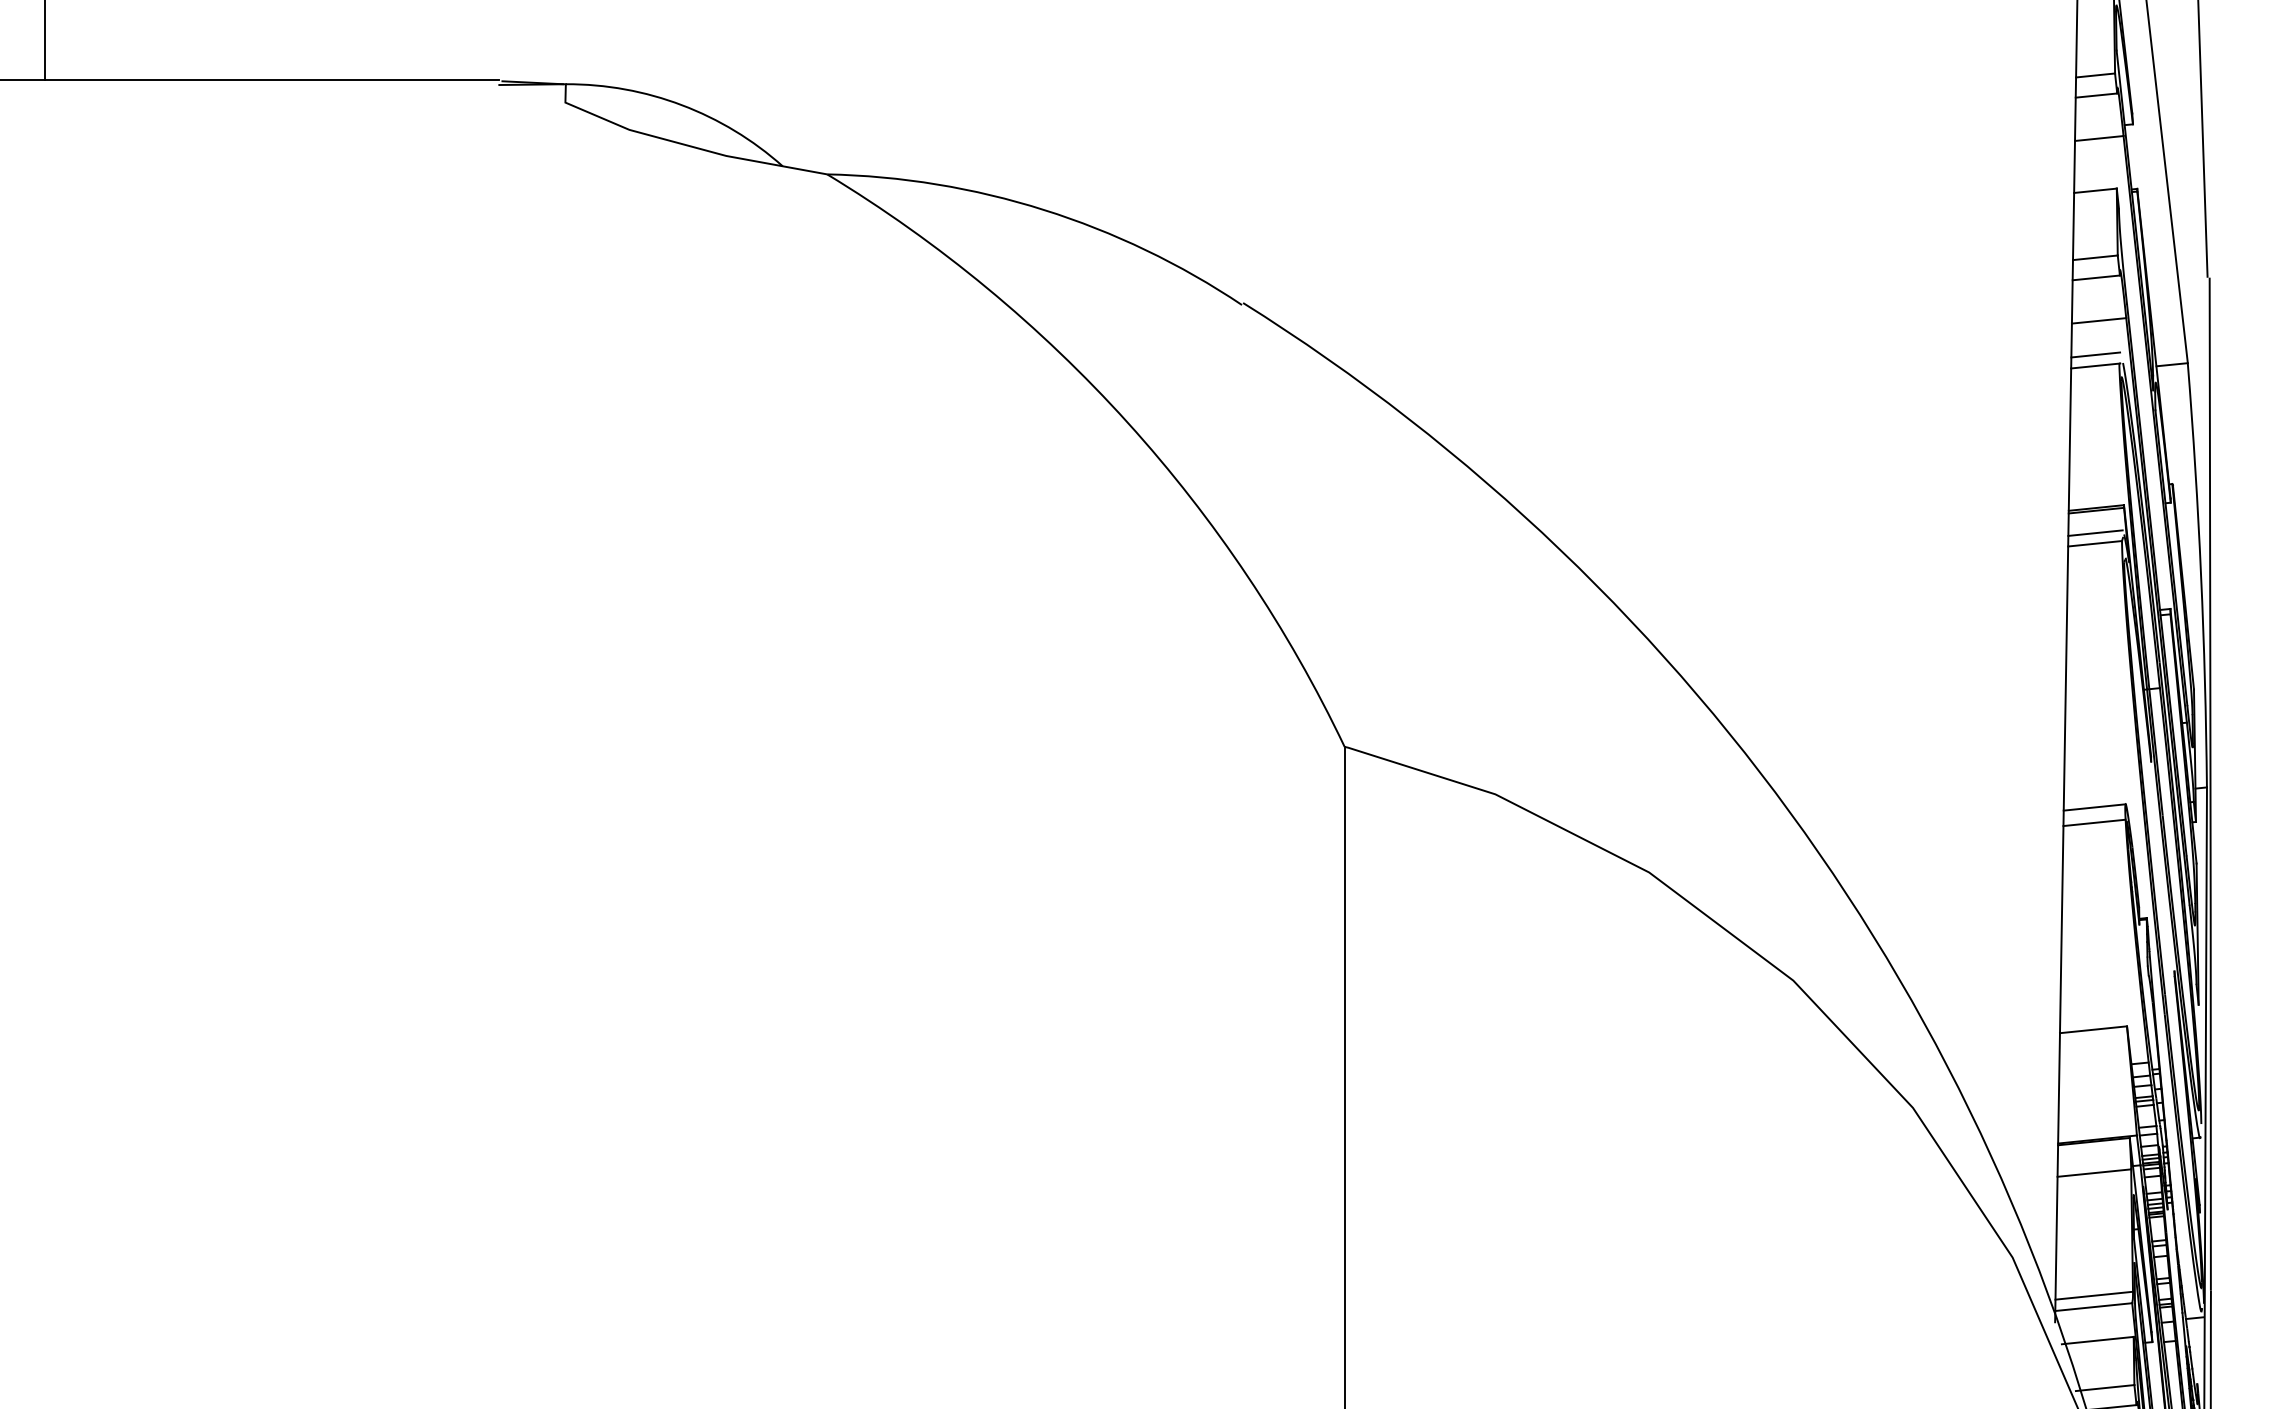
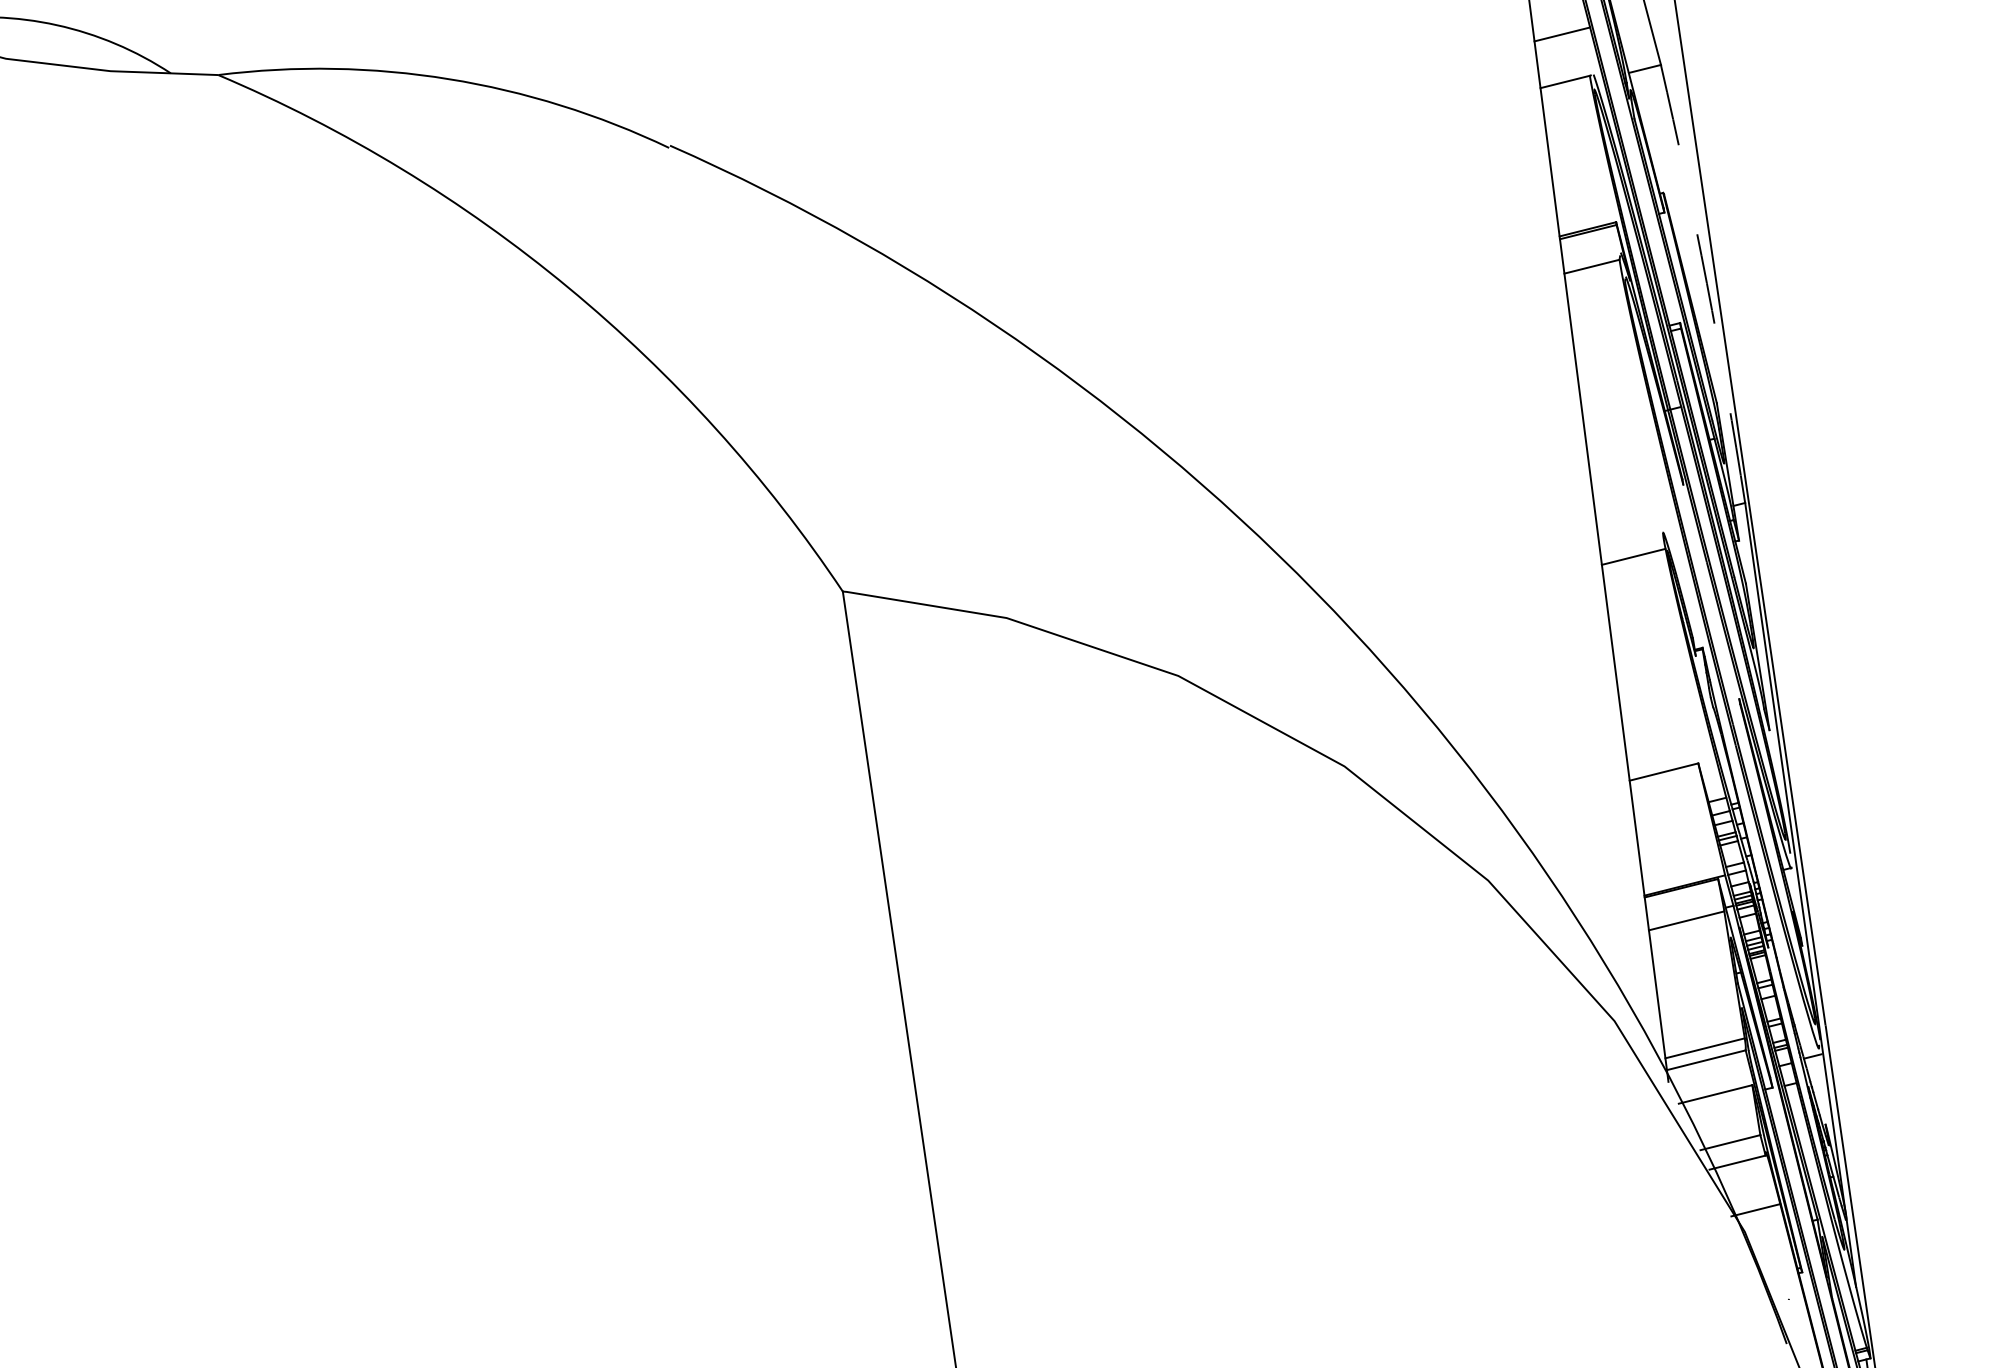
line: (2095, 354) -> (1563, 69), removed
line: (2095, 532) -> (1590, 254), removed
arc: (2201, 575) -> (1707, 283), solid -> dashed
line: (2094, 807) -> (1631, 540), removed

